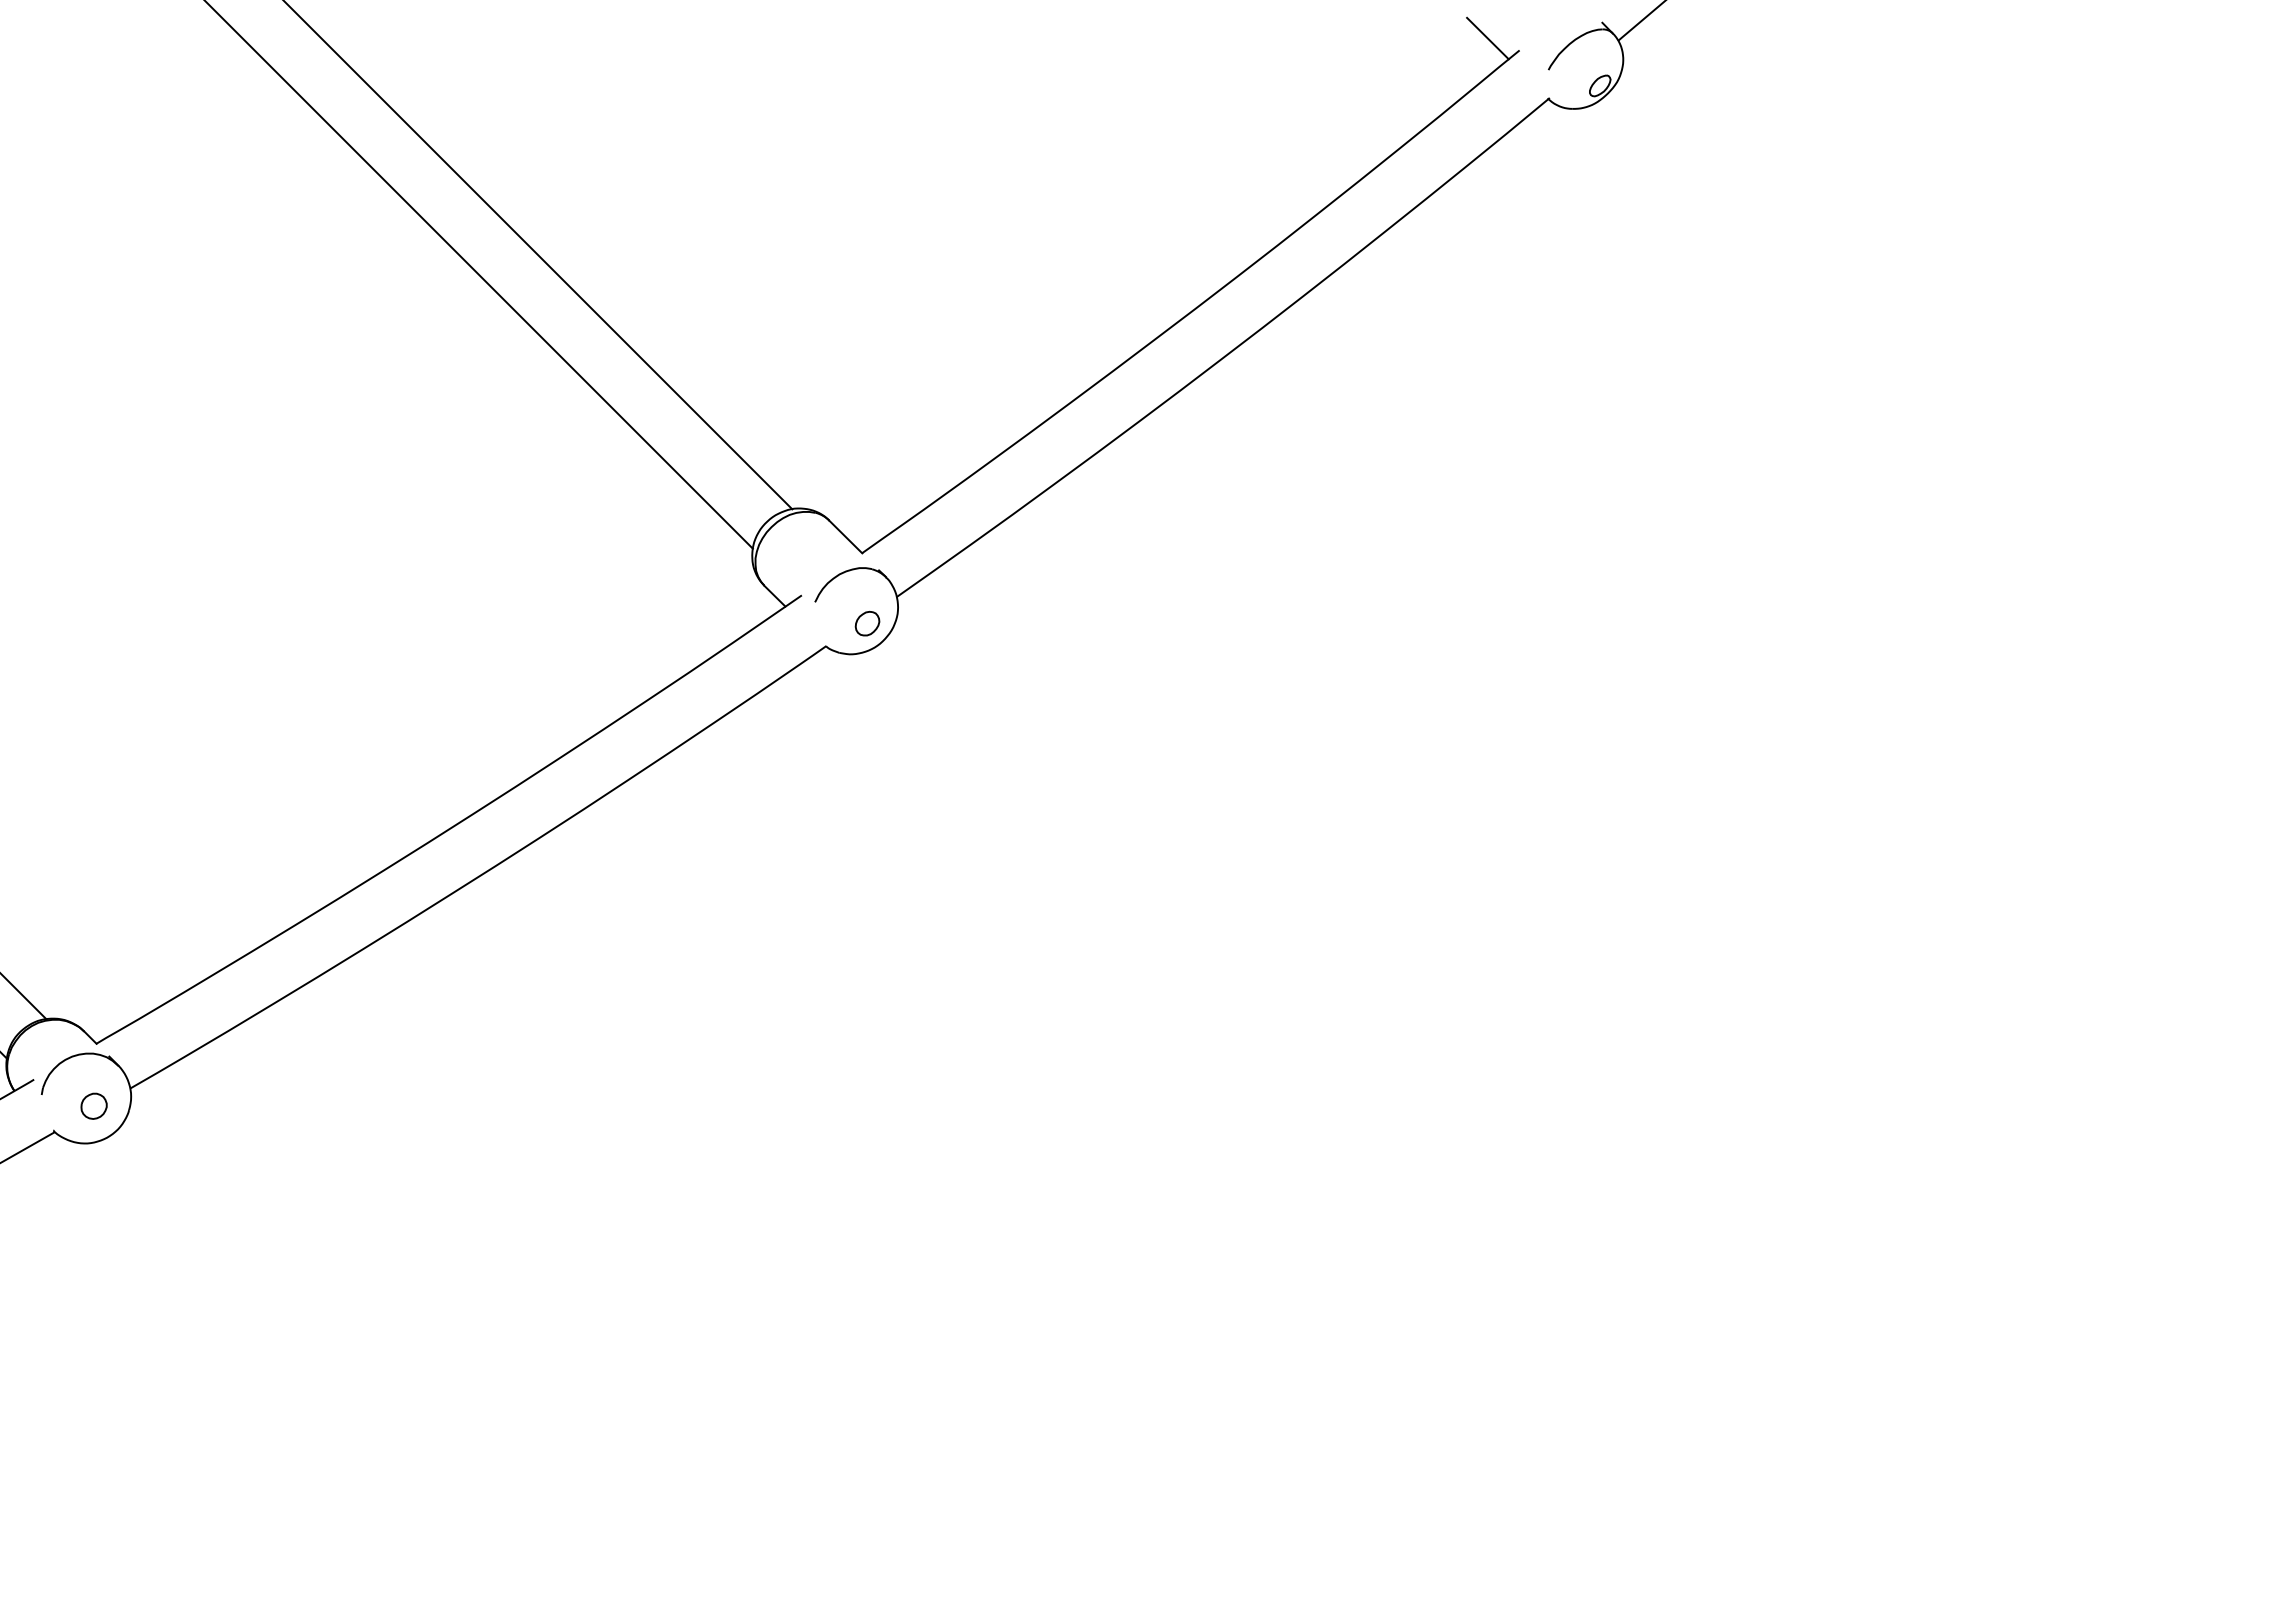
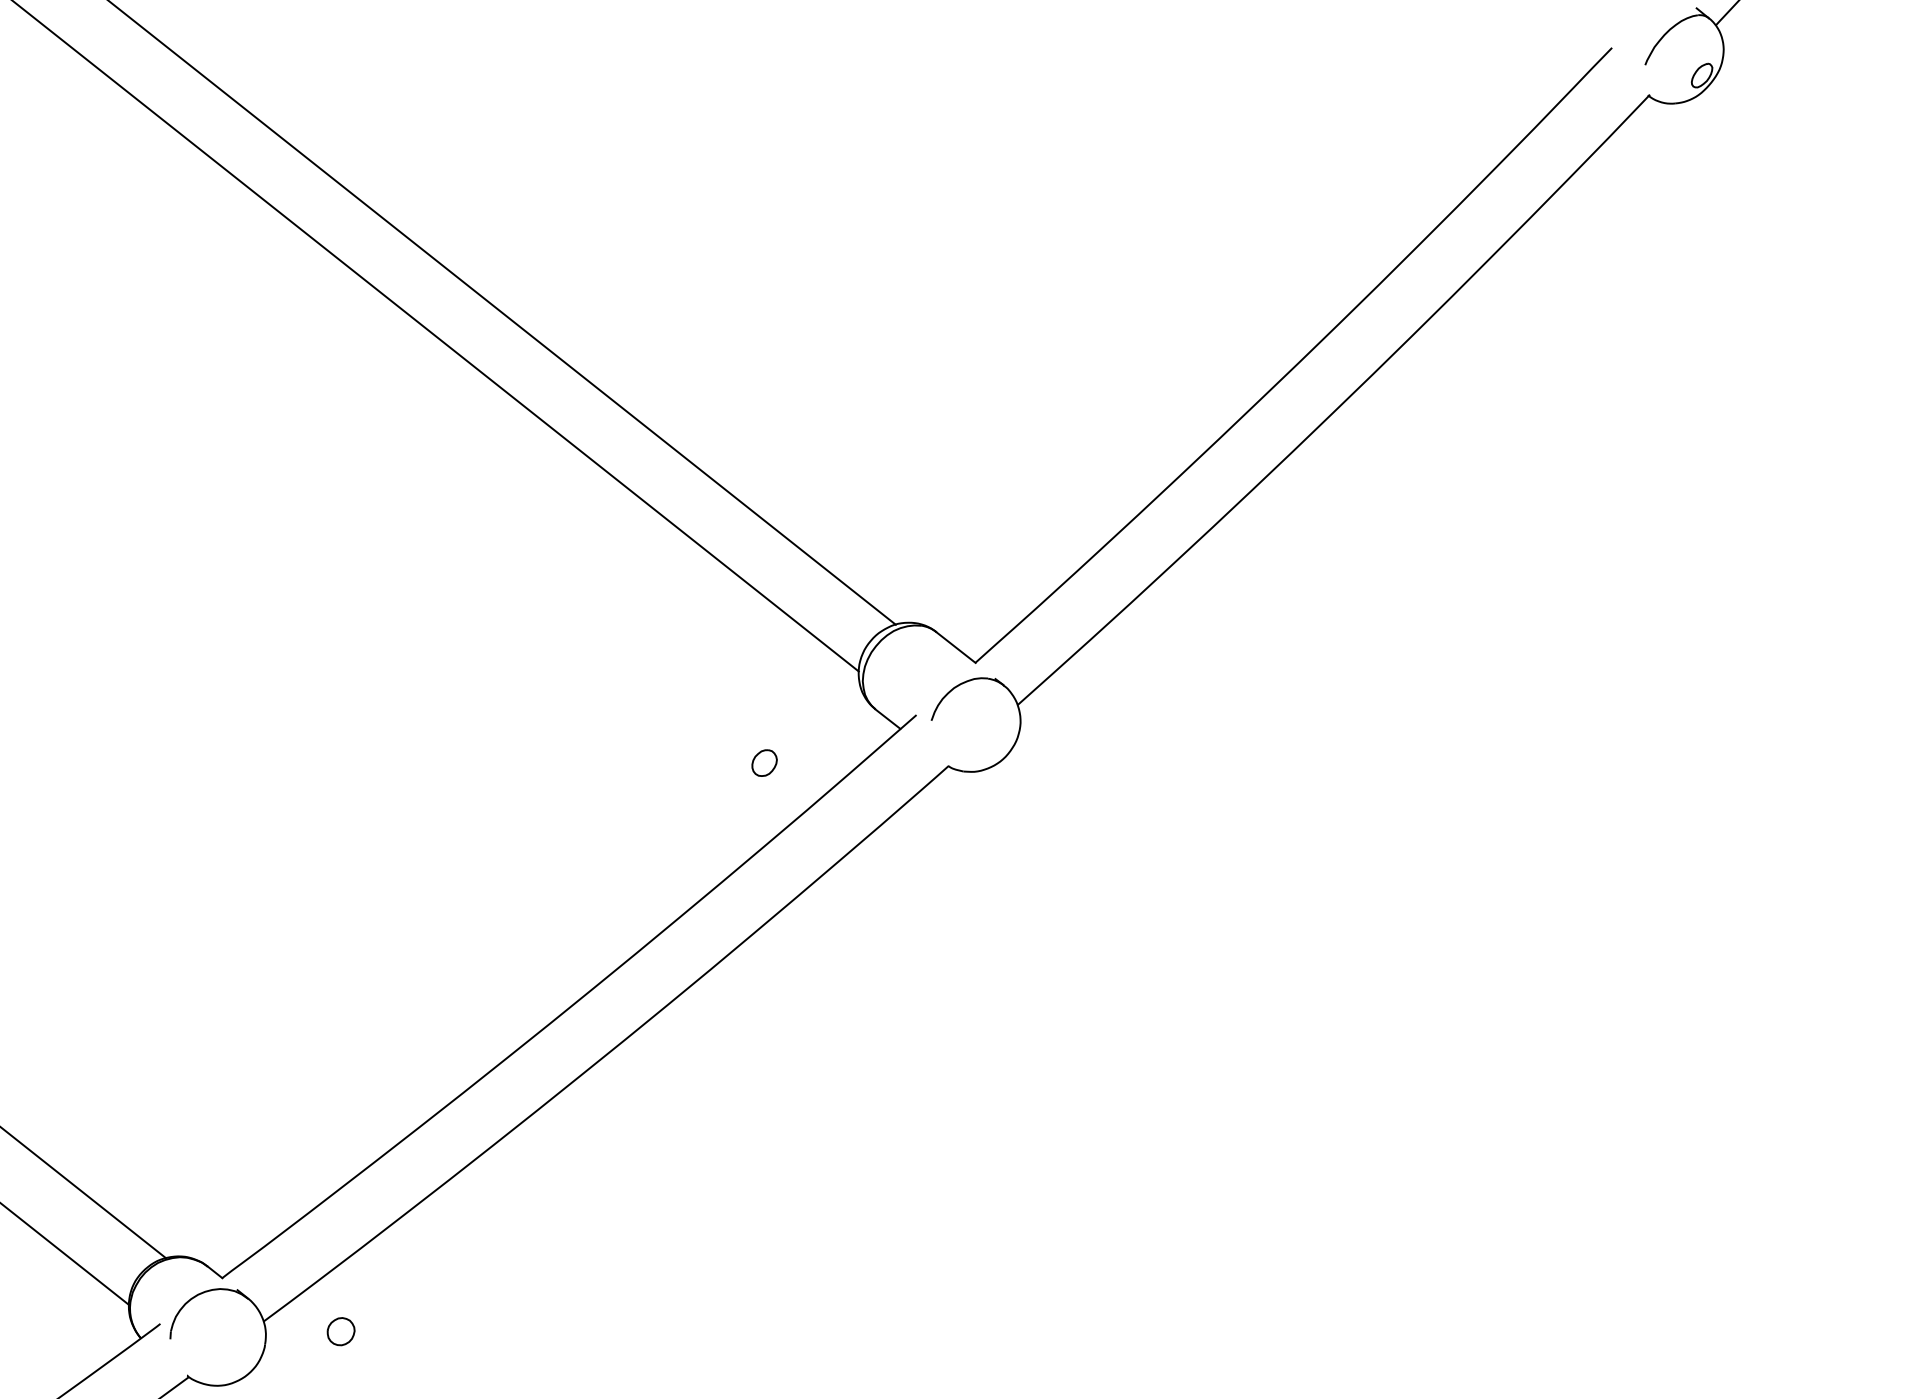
line: (1487, 38) -> (1576, 39), removed
part: (867, 623) -> (764, 762), moved
part: (93, 1105) -> (340, 1330), moved

